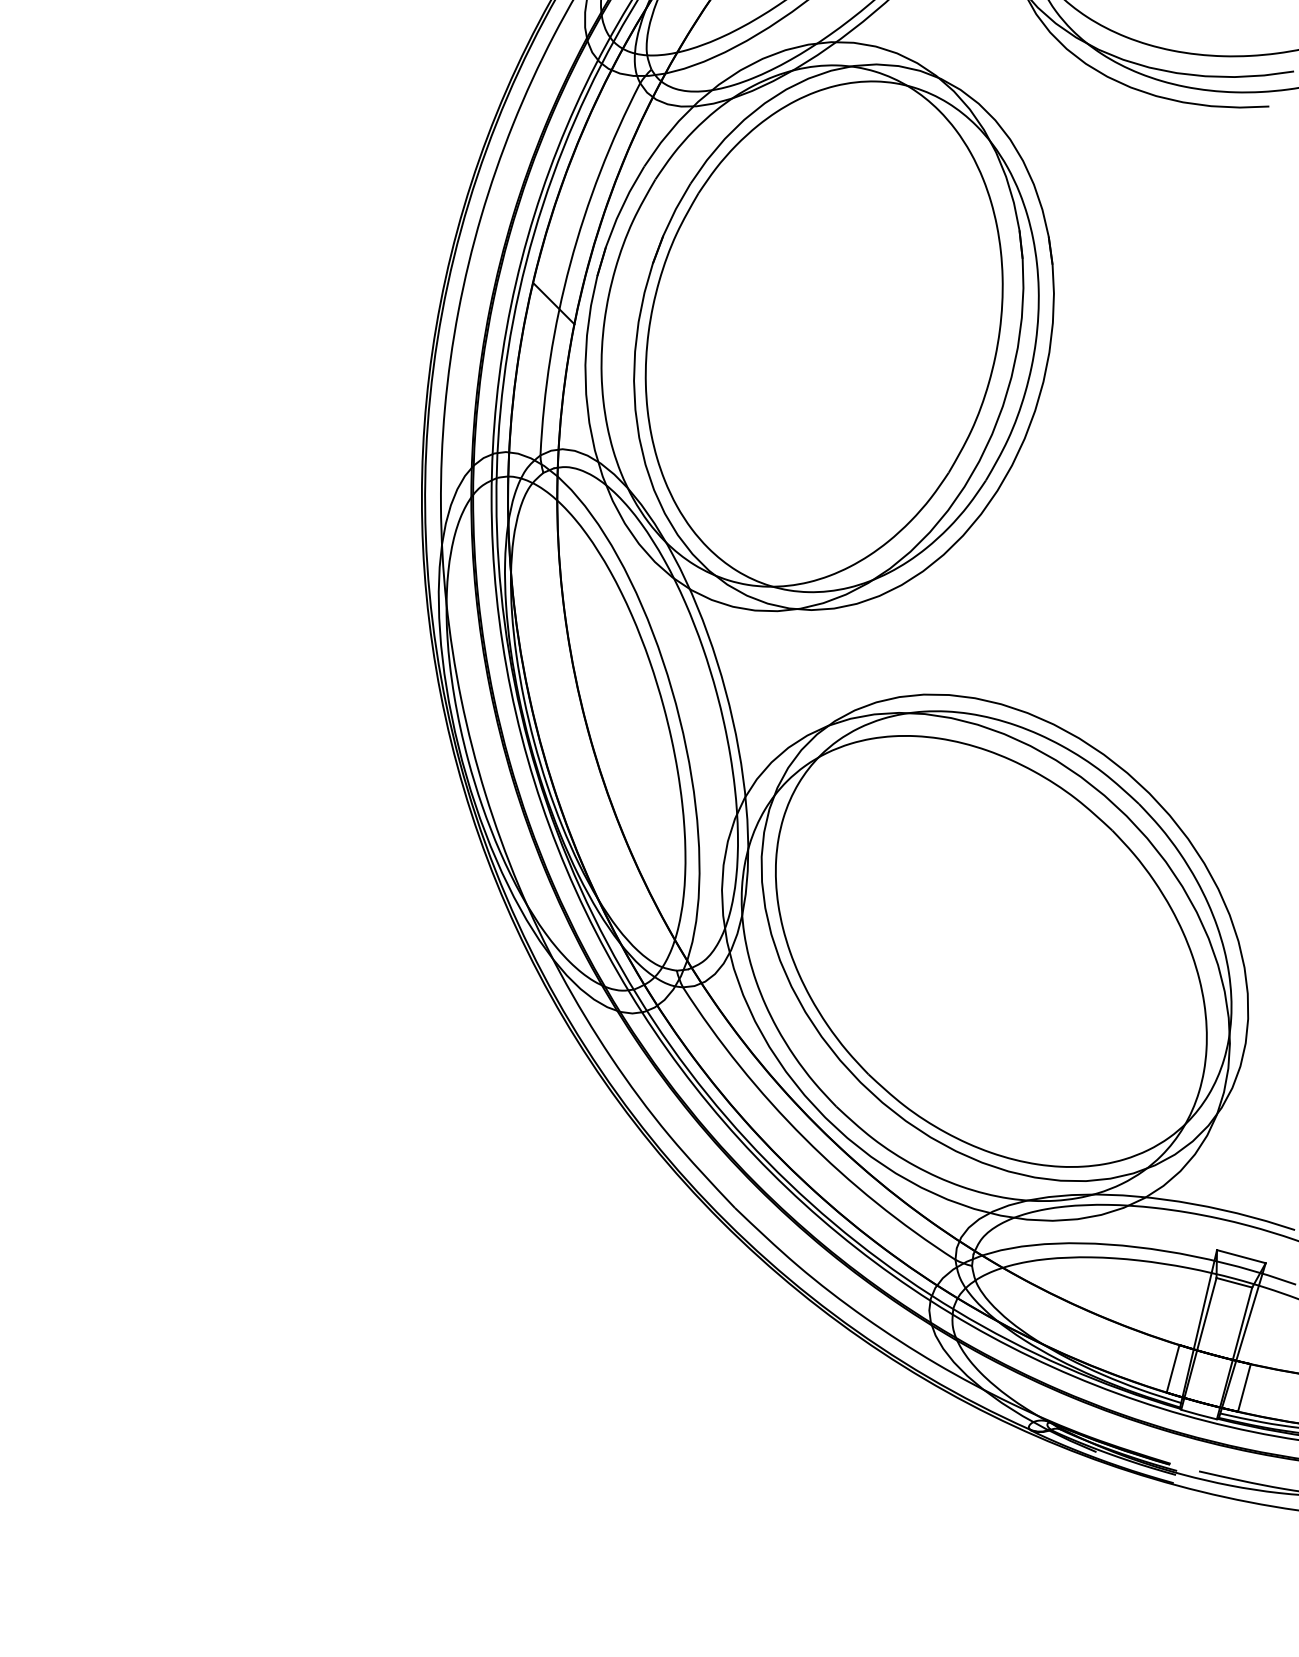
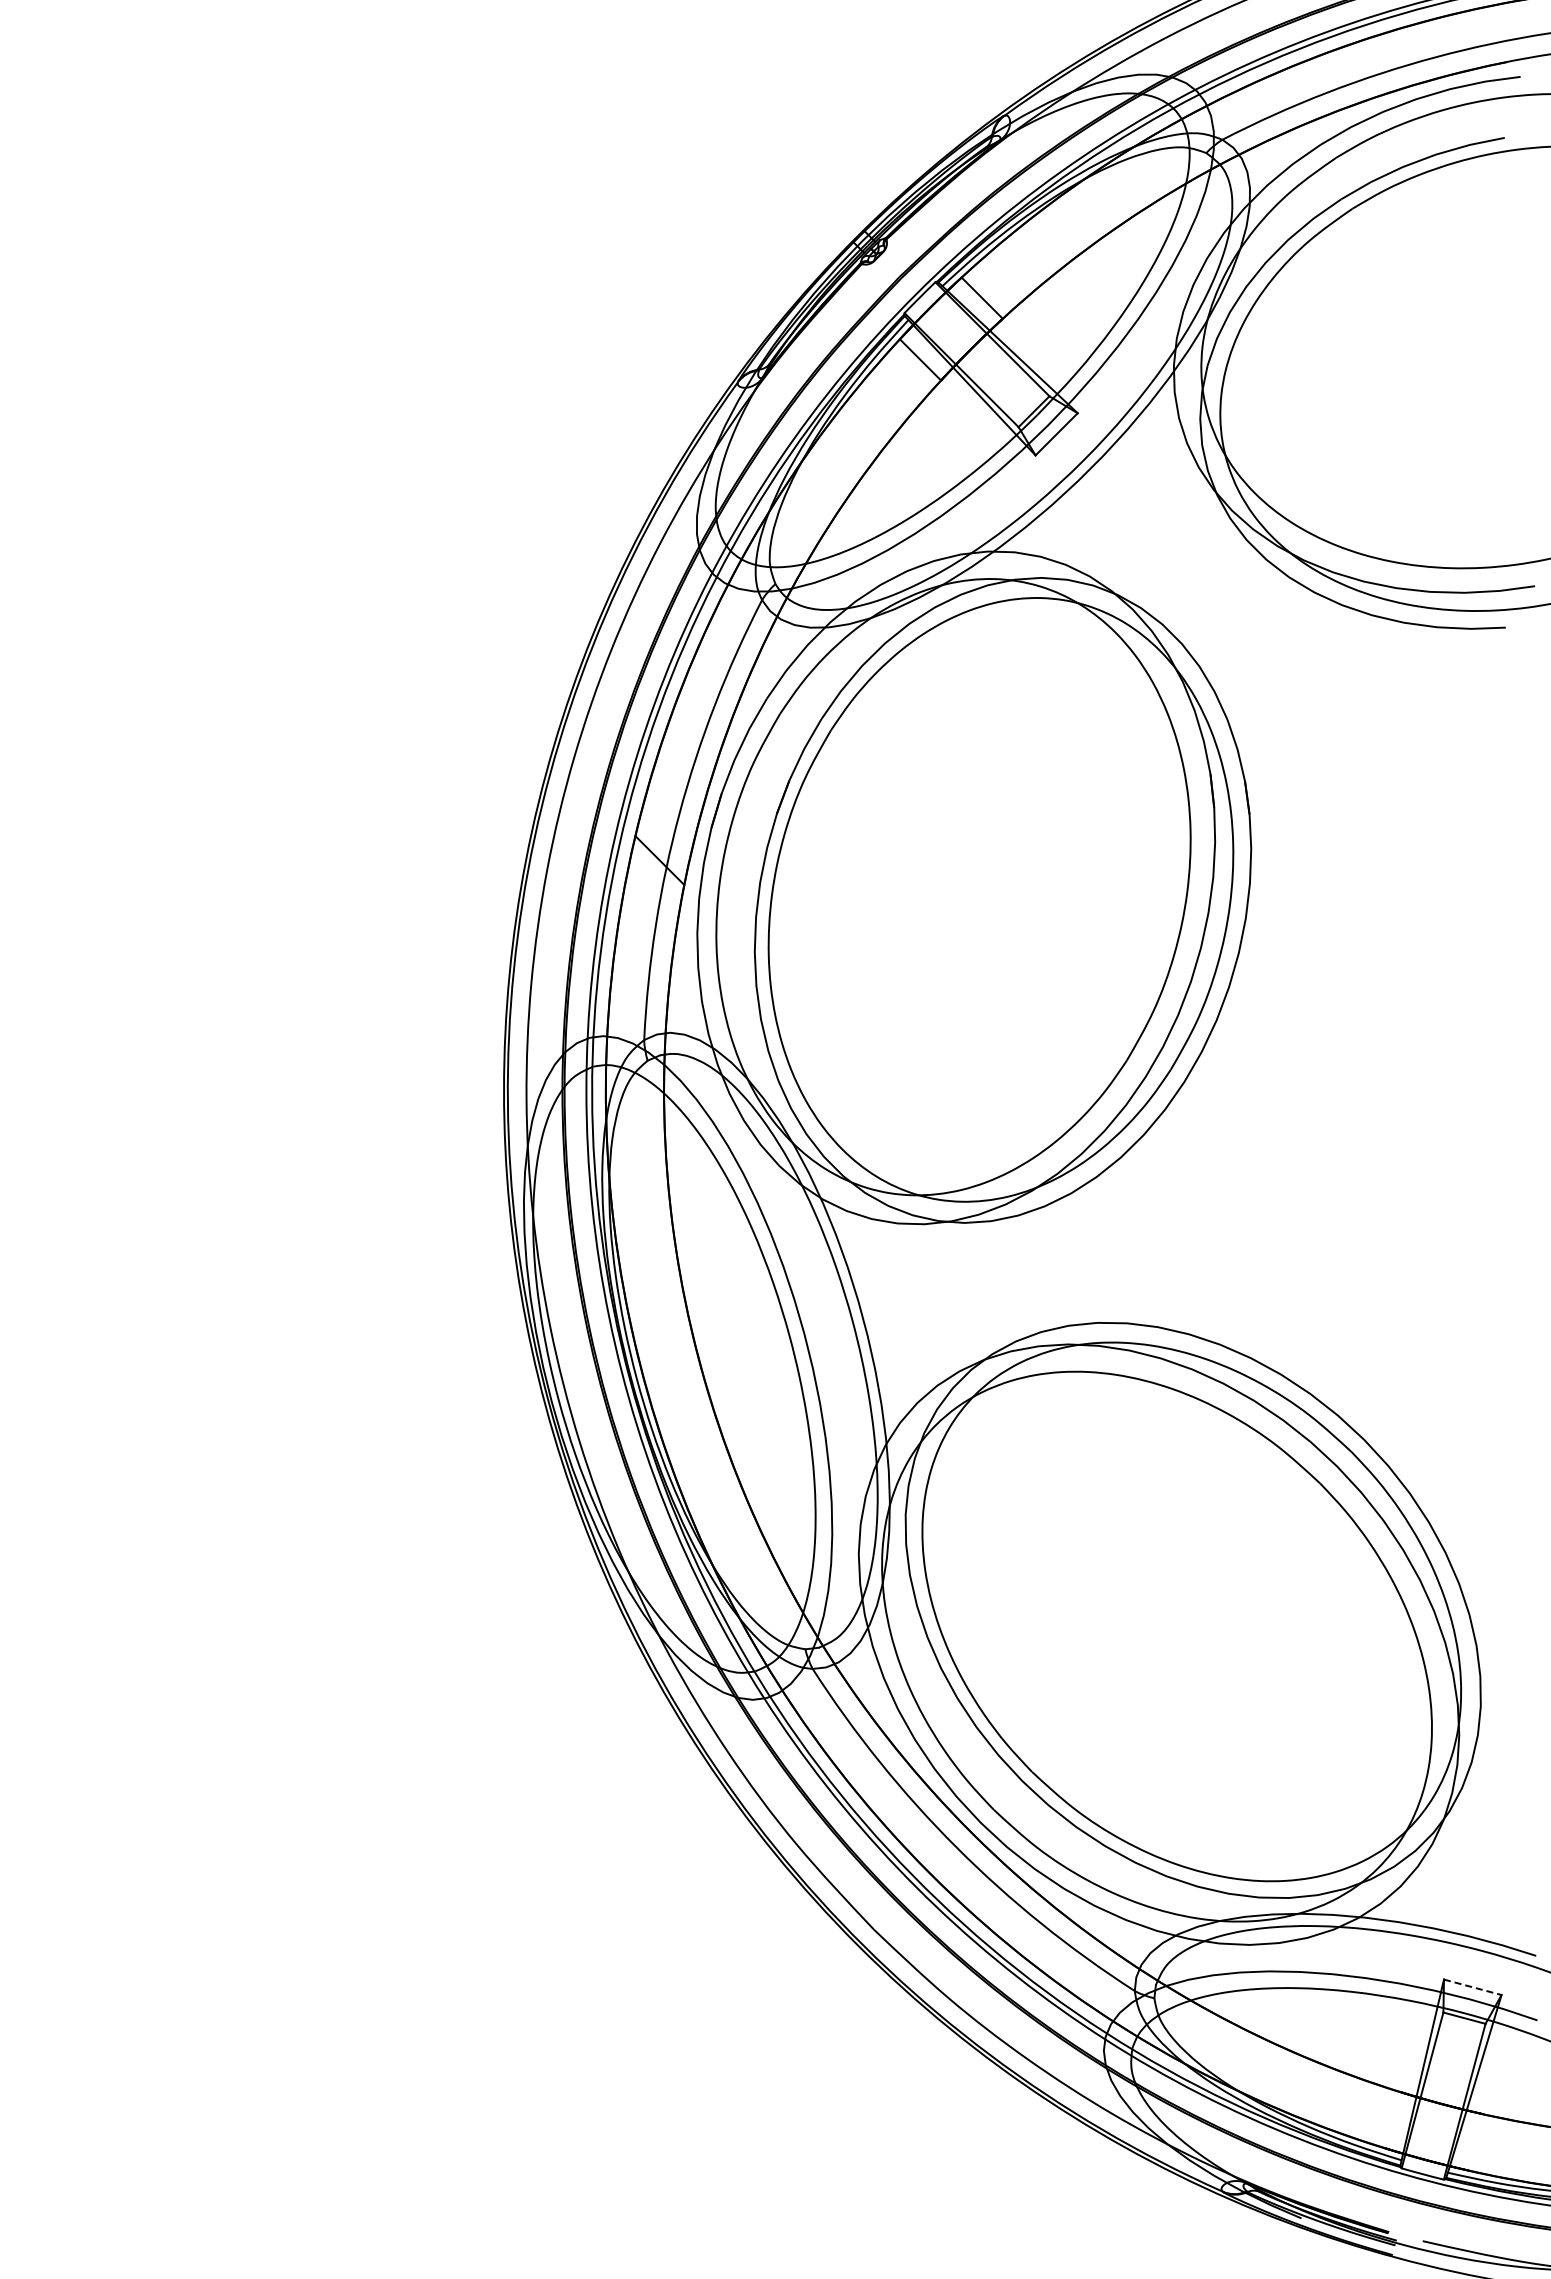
line: (1241, 1256) -> (1472, 1987), solid -> dashed
line: (1172, 1368) -> (1391, 2119), removed
line: (1243, 1387) -> (1475, 2142), removed

